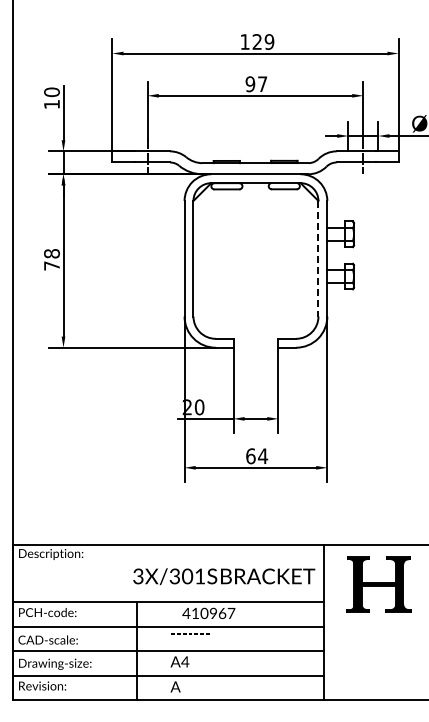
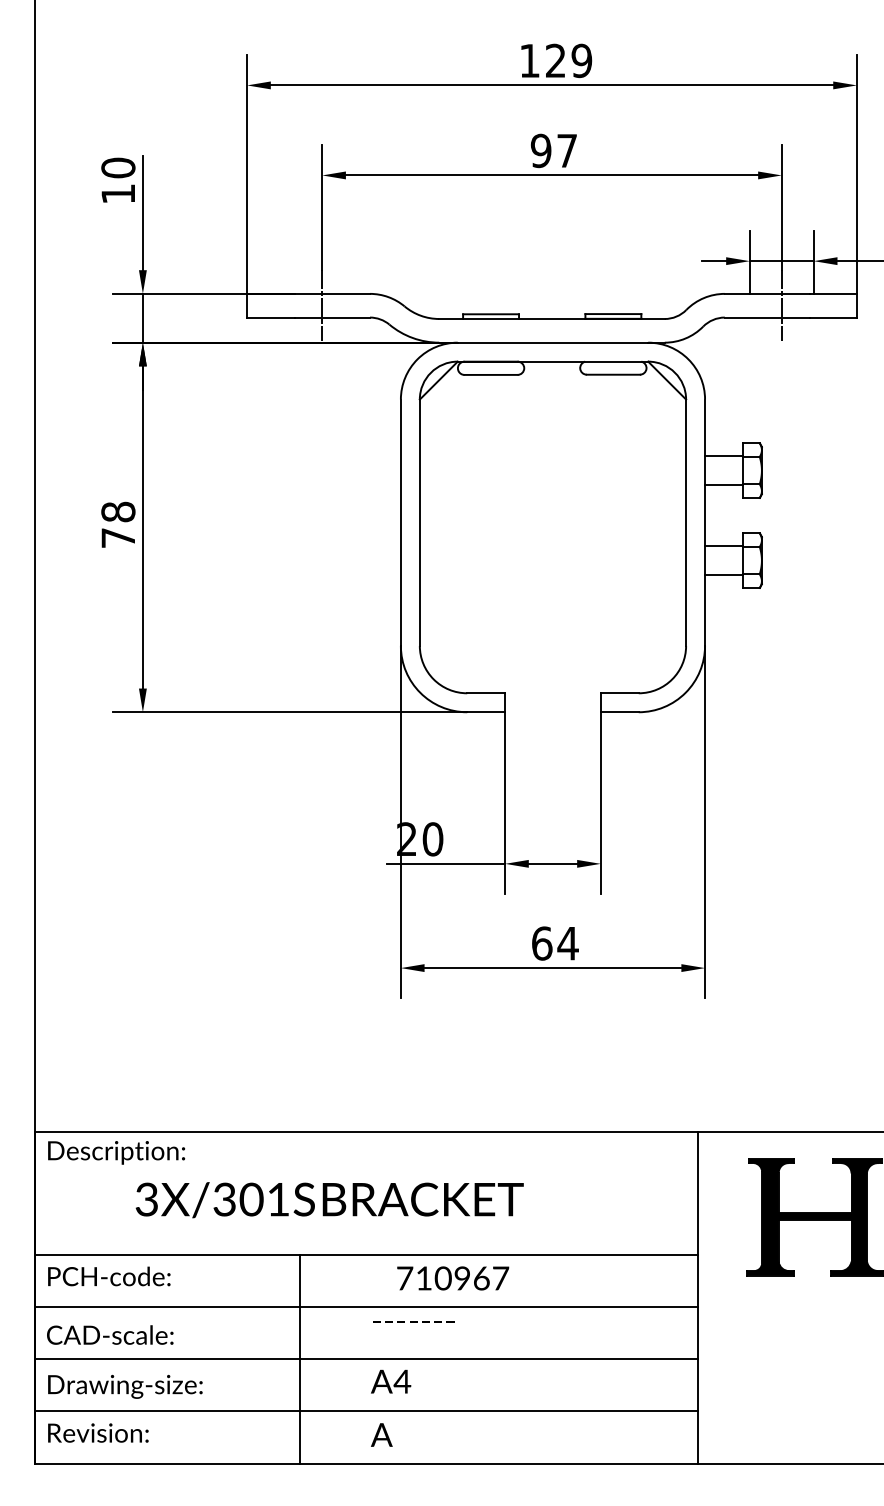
line: (318, 258) -> (686, 522), dashed -> solid
text: (224, 576) -> (330, 1199), moved
text: (186, 613) -> (404, 1278), 410967 -> 710967

